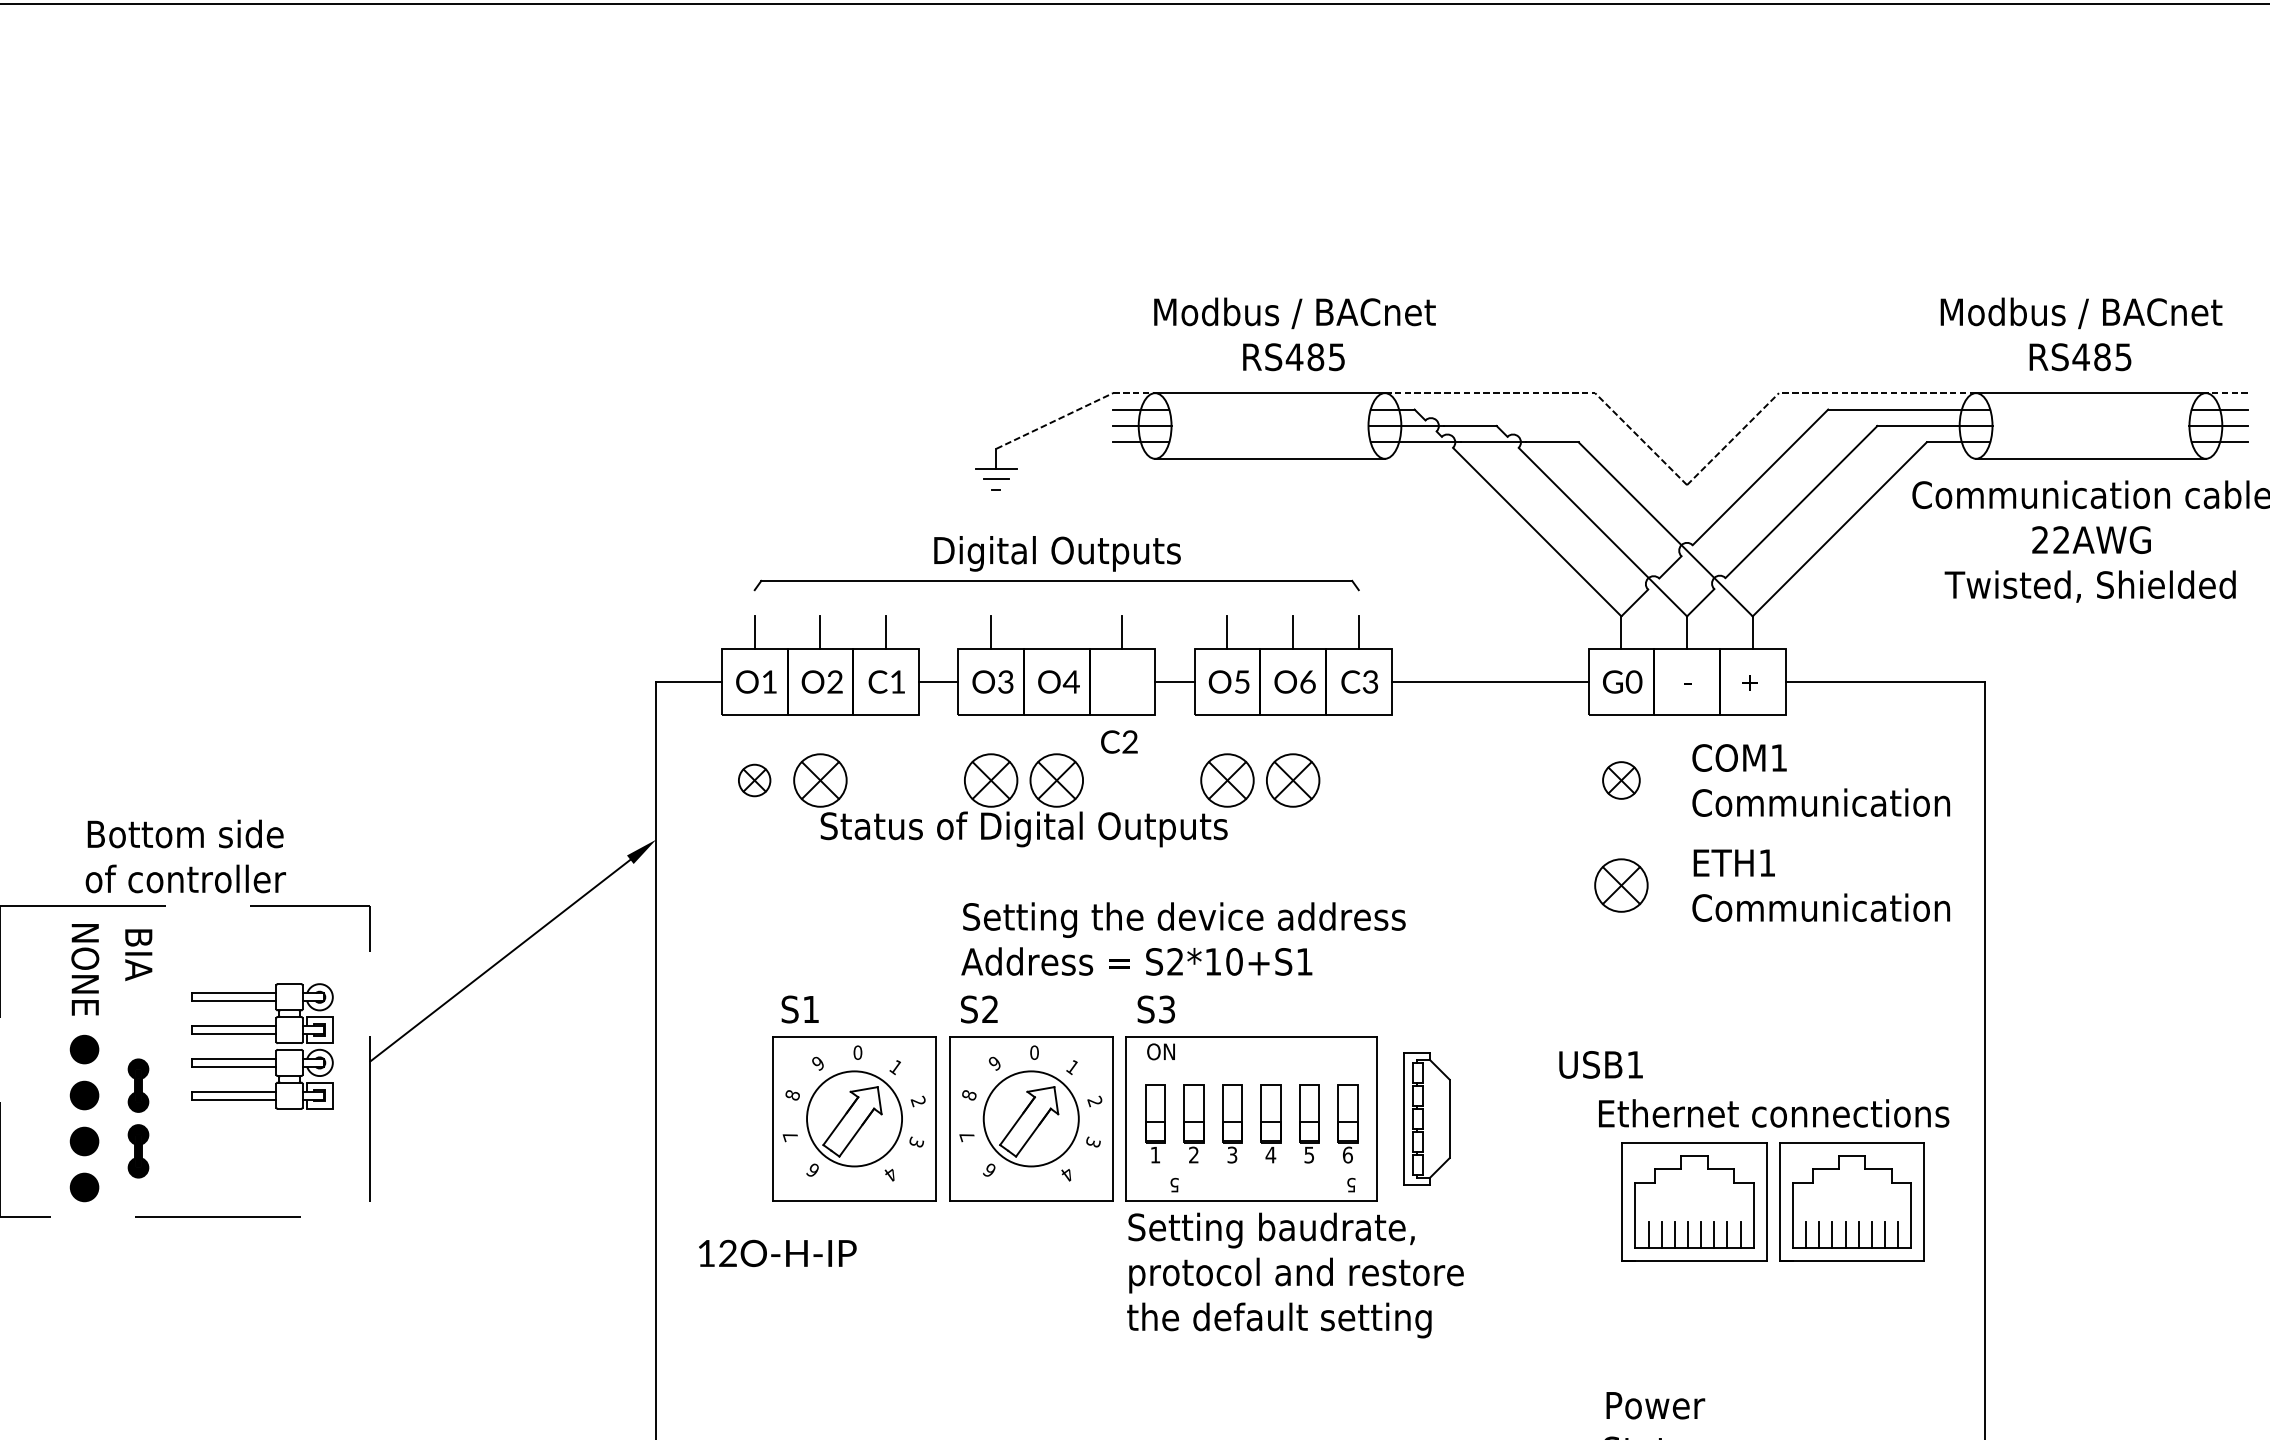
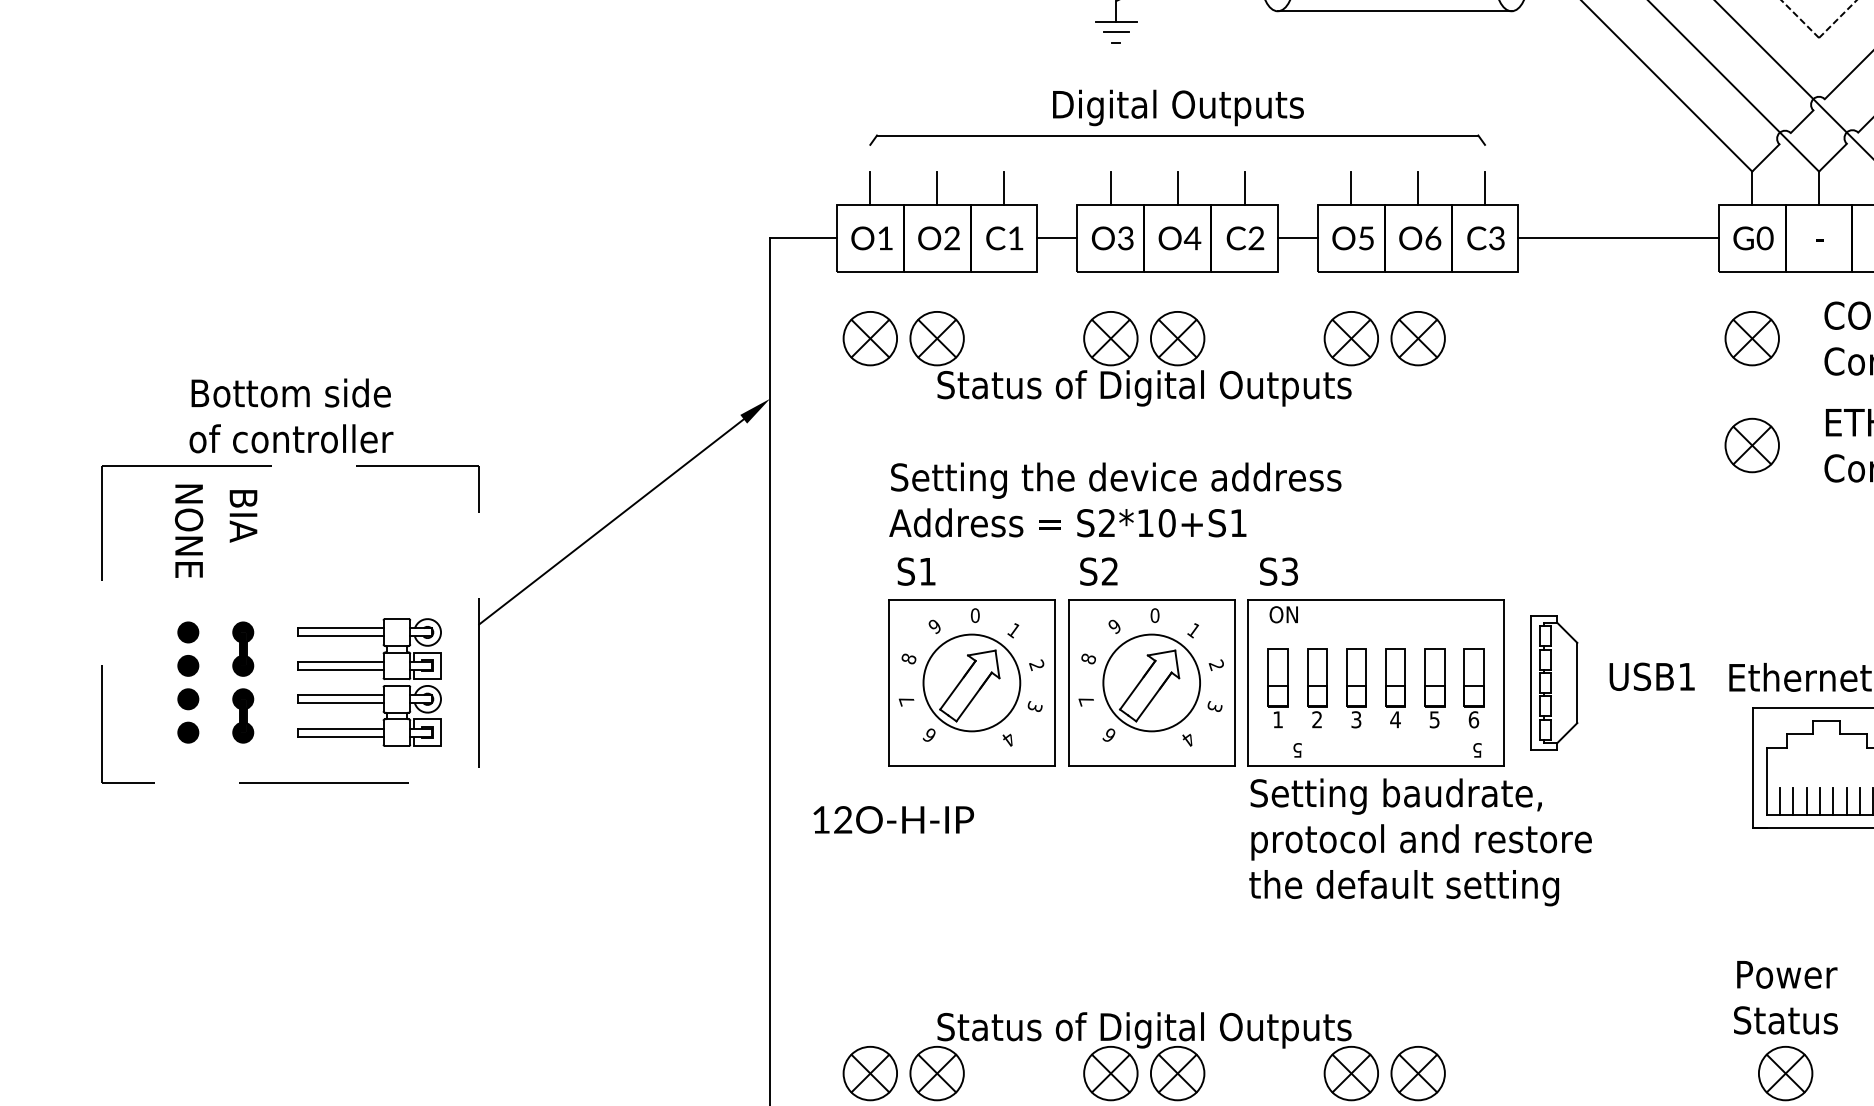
line: (1056, 632) -> (1177, 188), added
text: (1119, 741) -> (1245, 237), moved
part: (754, 780) -> (870, 338), size x1.67
part: (1621, 780) -> (1752, 338), size x1.43
text: (1183, 938) -> (1115, 499), moved
part: (262, 1034) -> (369, 670), moved
text: (1600, 1064) -> (1651, 676), moved
part: (84, 1118) -> (188, 682), size x0.71

